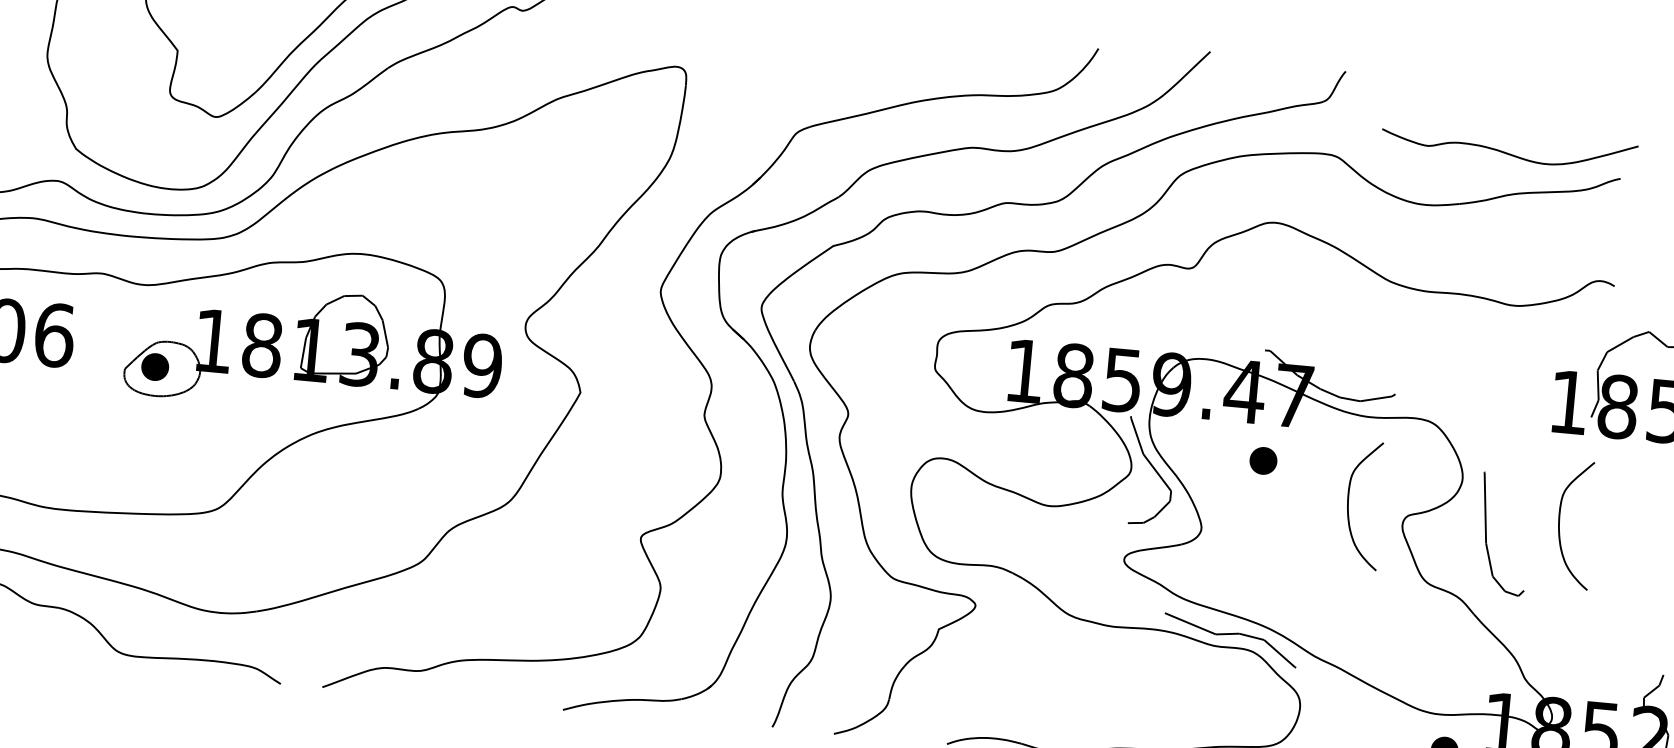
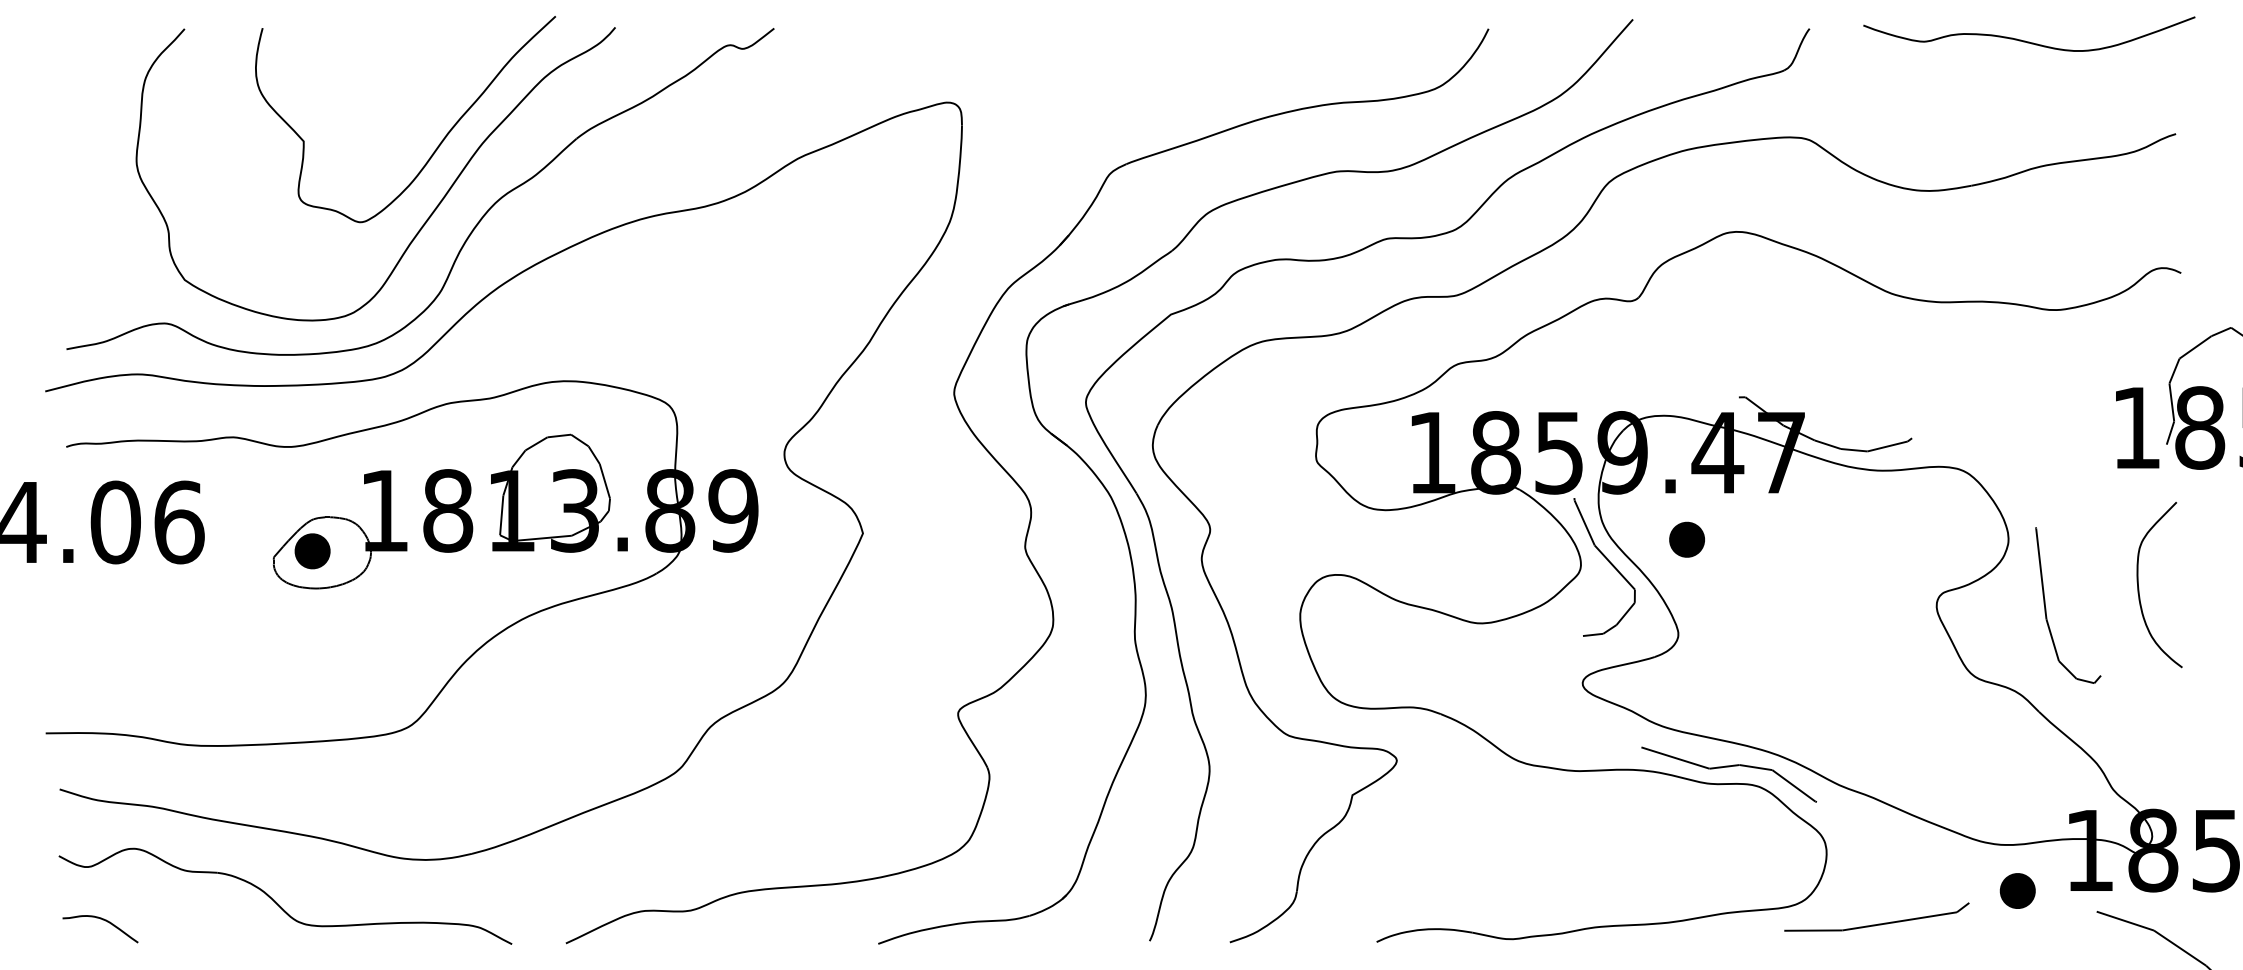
curve: (1509, 153) -> (2029, 41), moved
part: (1263, 460) -> (1686, 539), moved
curve: (1348, 506) -> (1865, 588), removed

